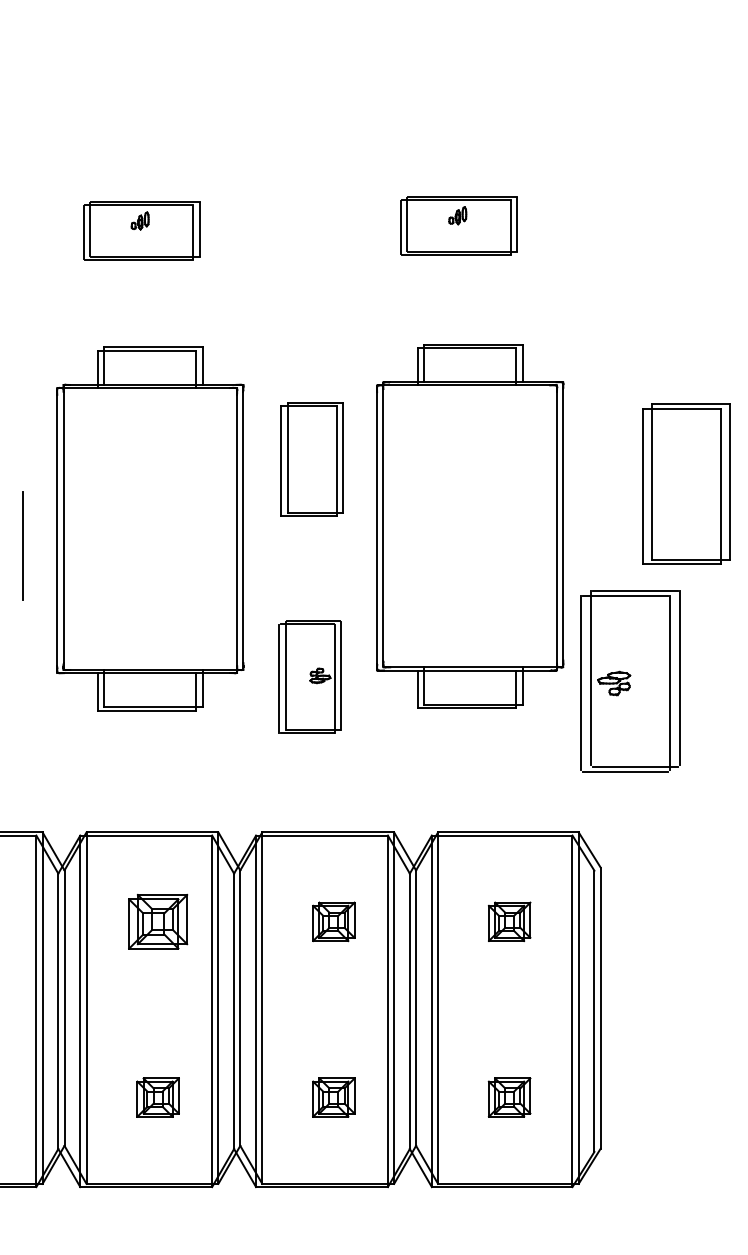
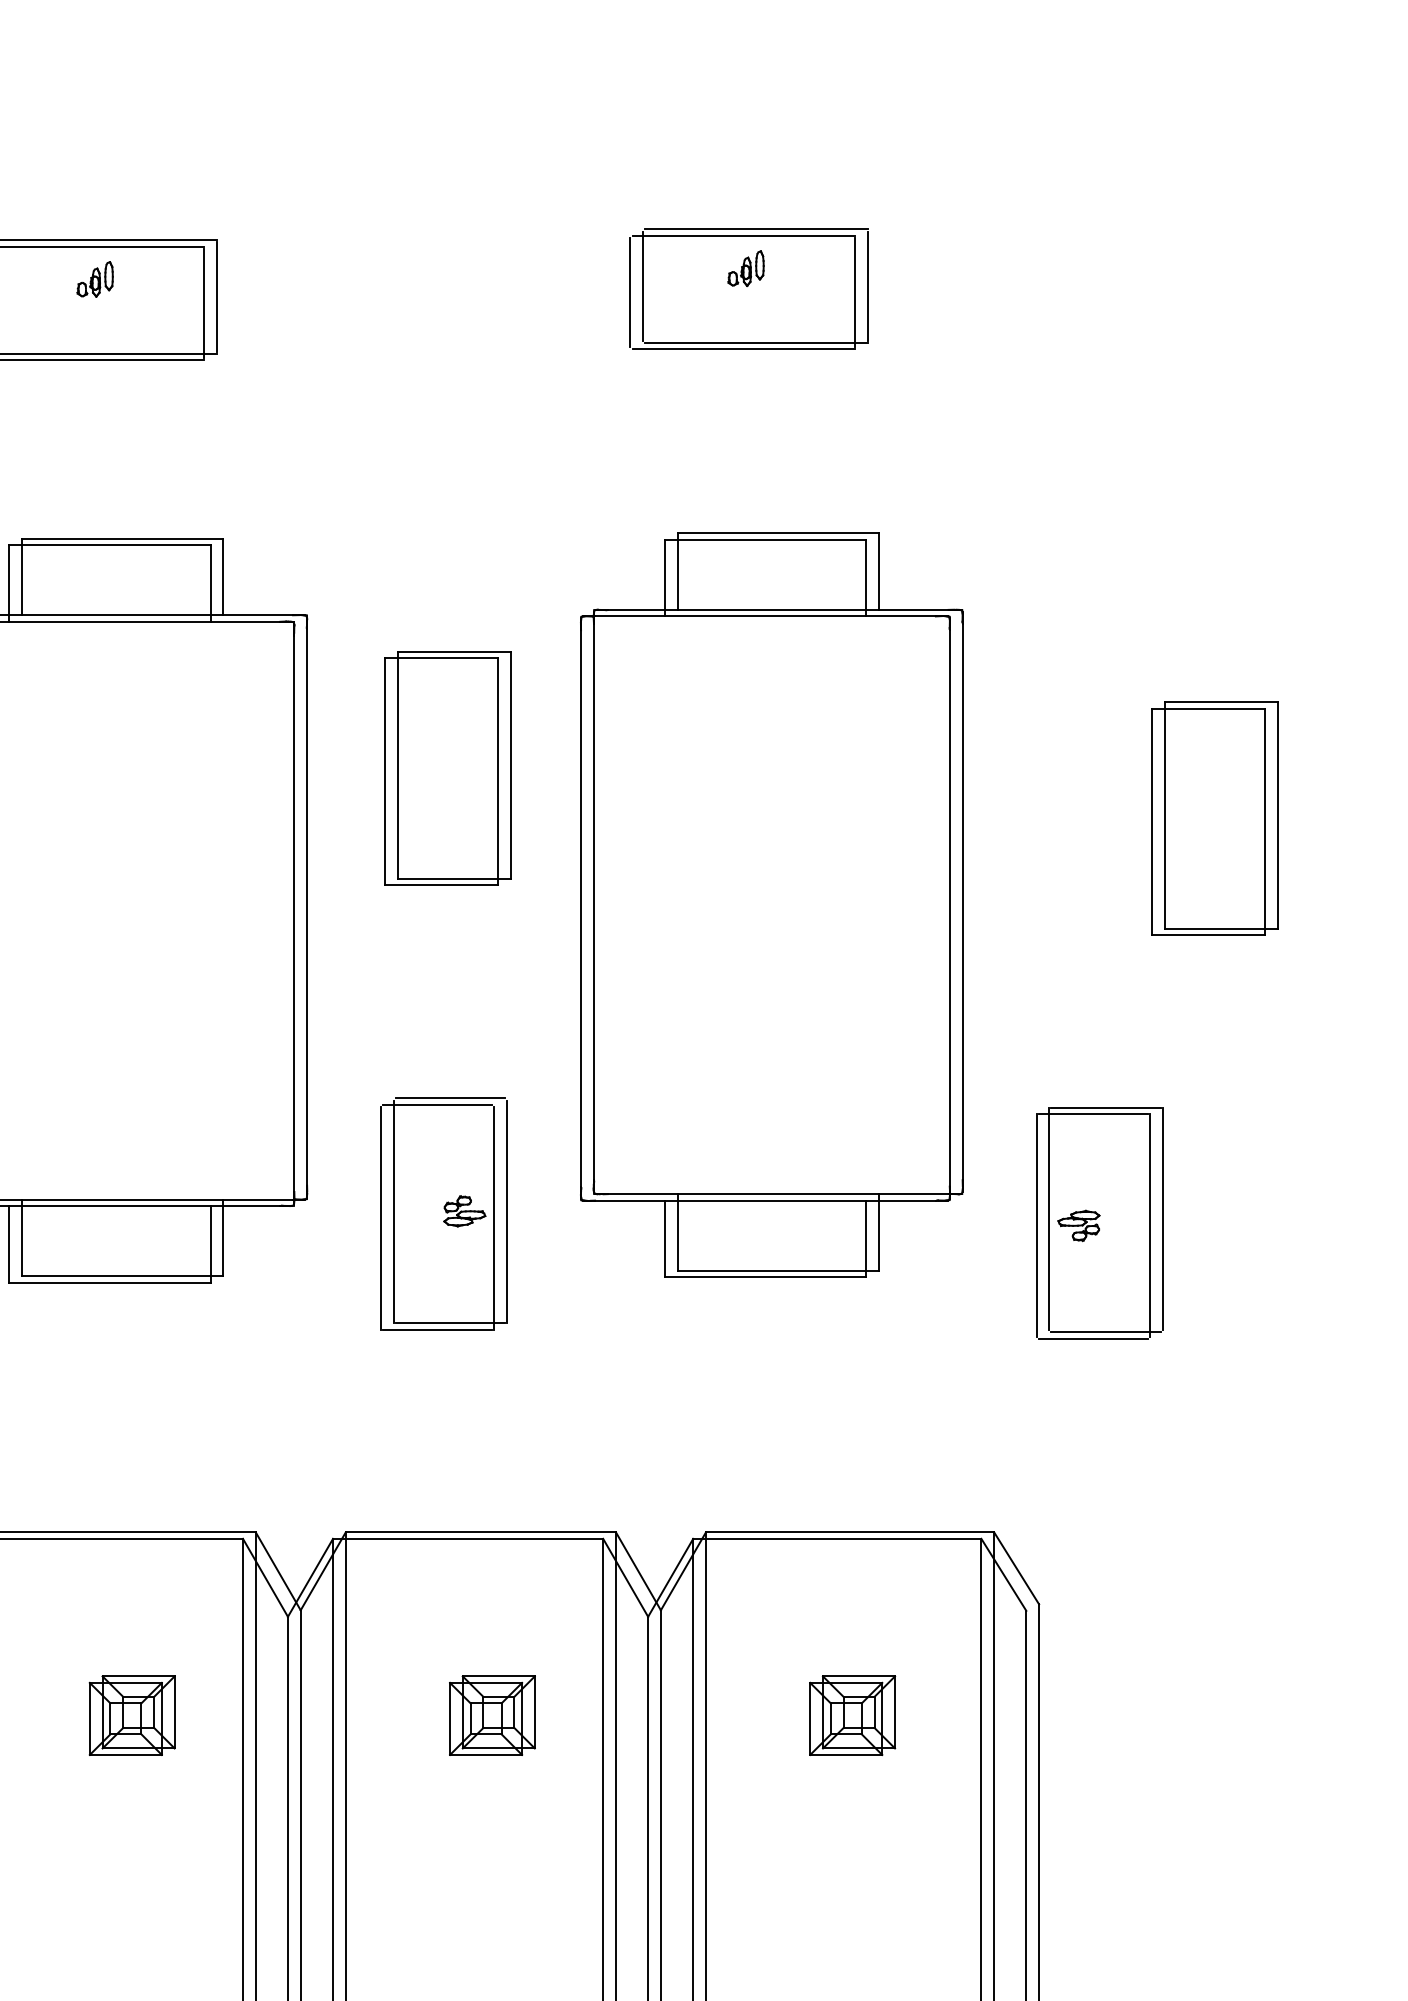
part: (686, 483) -> (1215, 817), size x0.71
part: (629, 681) -> (1098, 1223), size x0.62
part: (157, 921) -> (131, 1714), size x0.71

